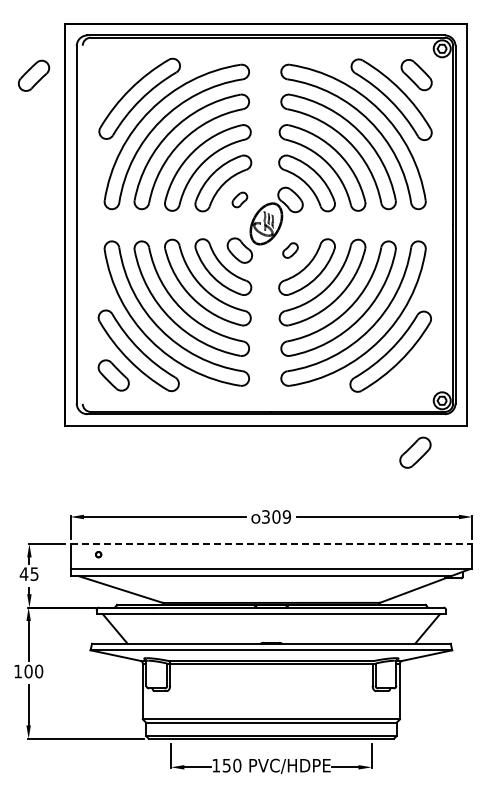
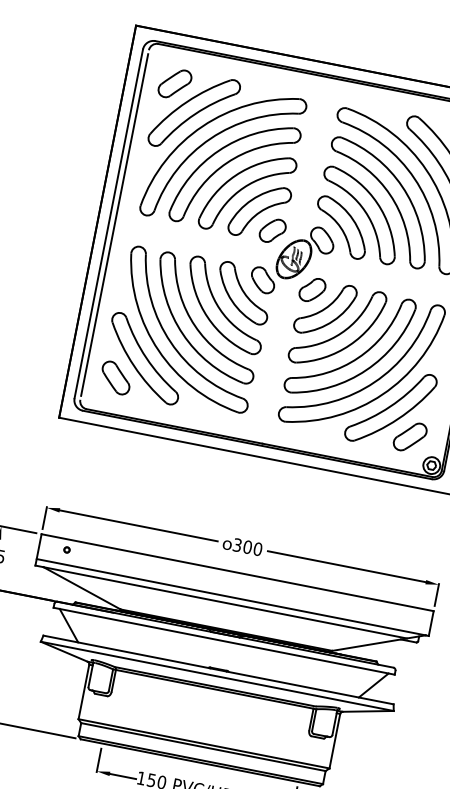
part: (34, 75) -> (175, 83), moved
part: (239, 199) -> (272, 230), size x1.67
line: (82, 224) -> (114, 224), added
part: (290, 250) -> (312, 289), size x1.67
part: (415, 452) -> (410, 436), moved
text: (286, 516) -> (257, 548), 309 -> 300
line: (271, 544) -> (237, 573), dashed -> solid

